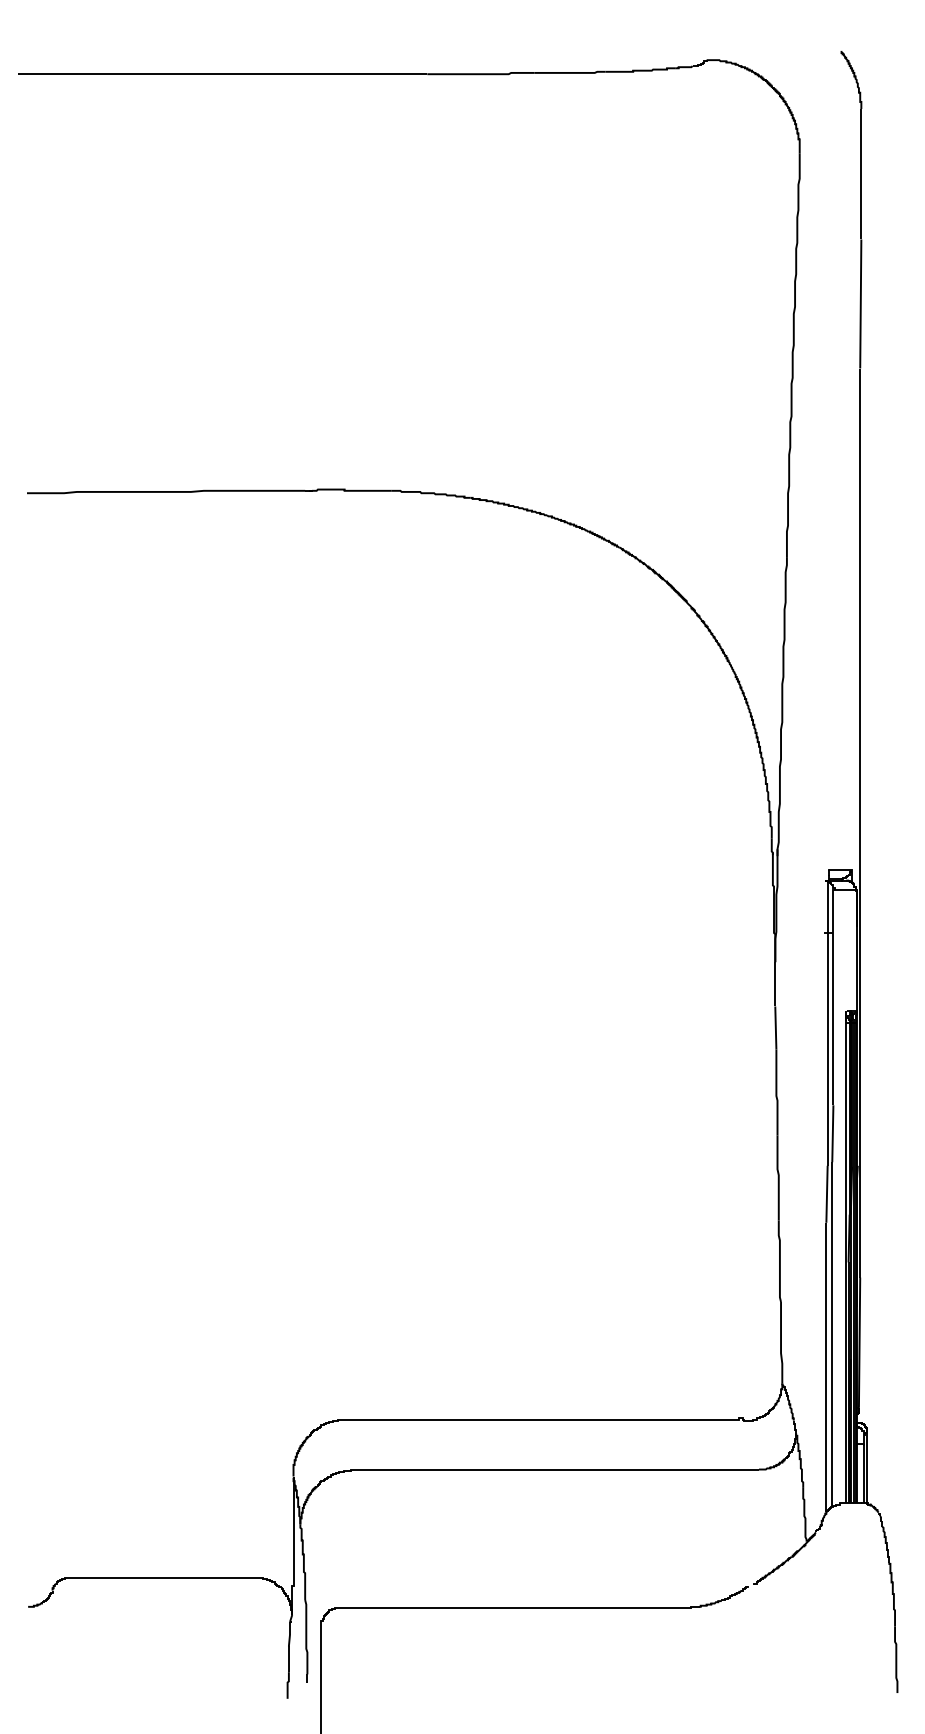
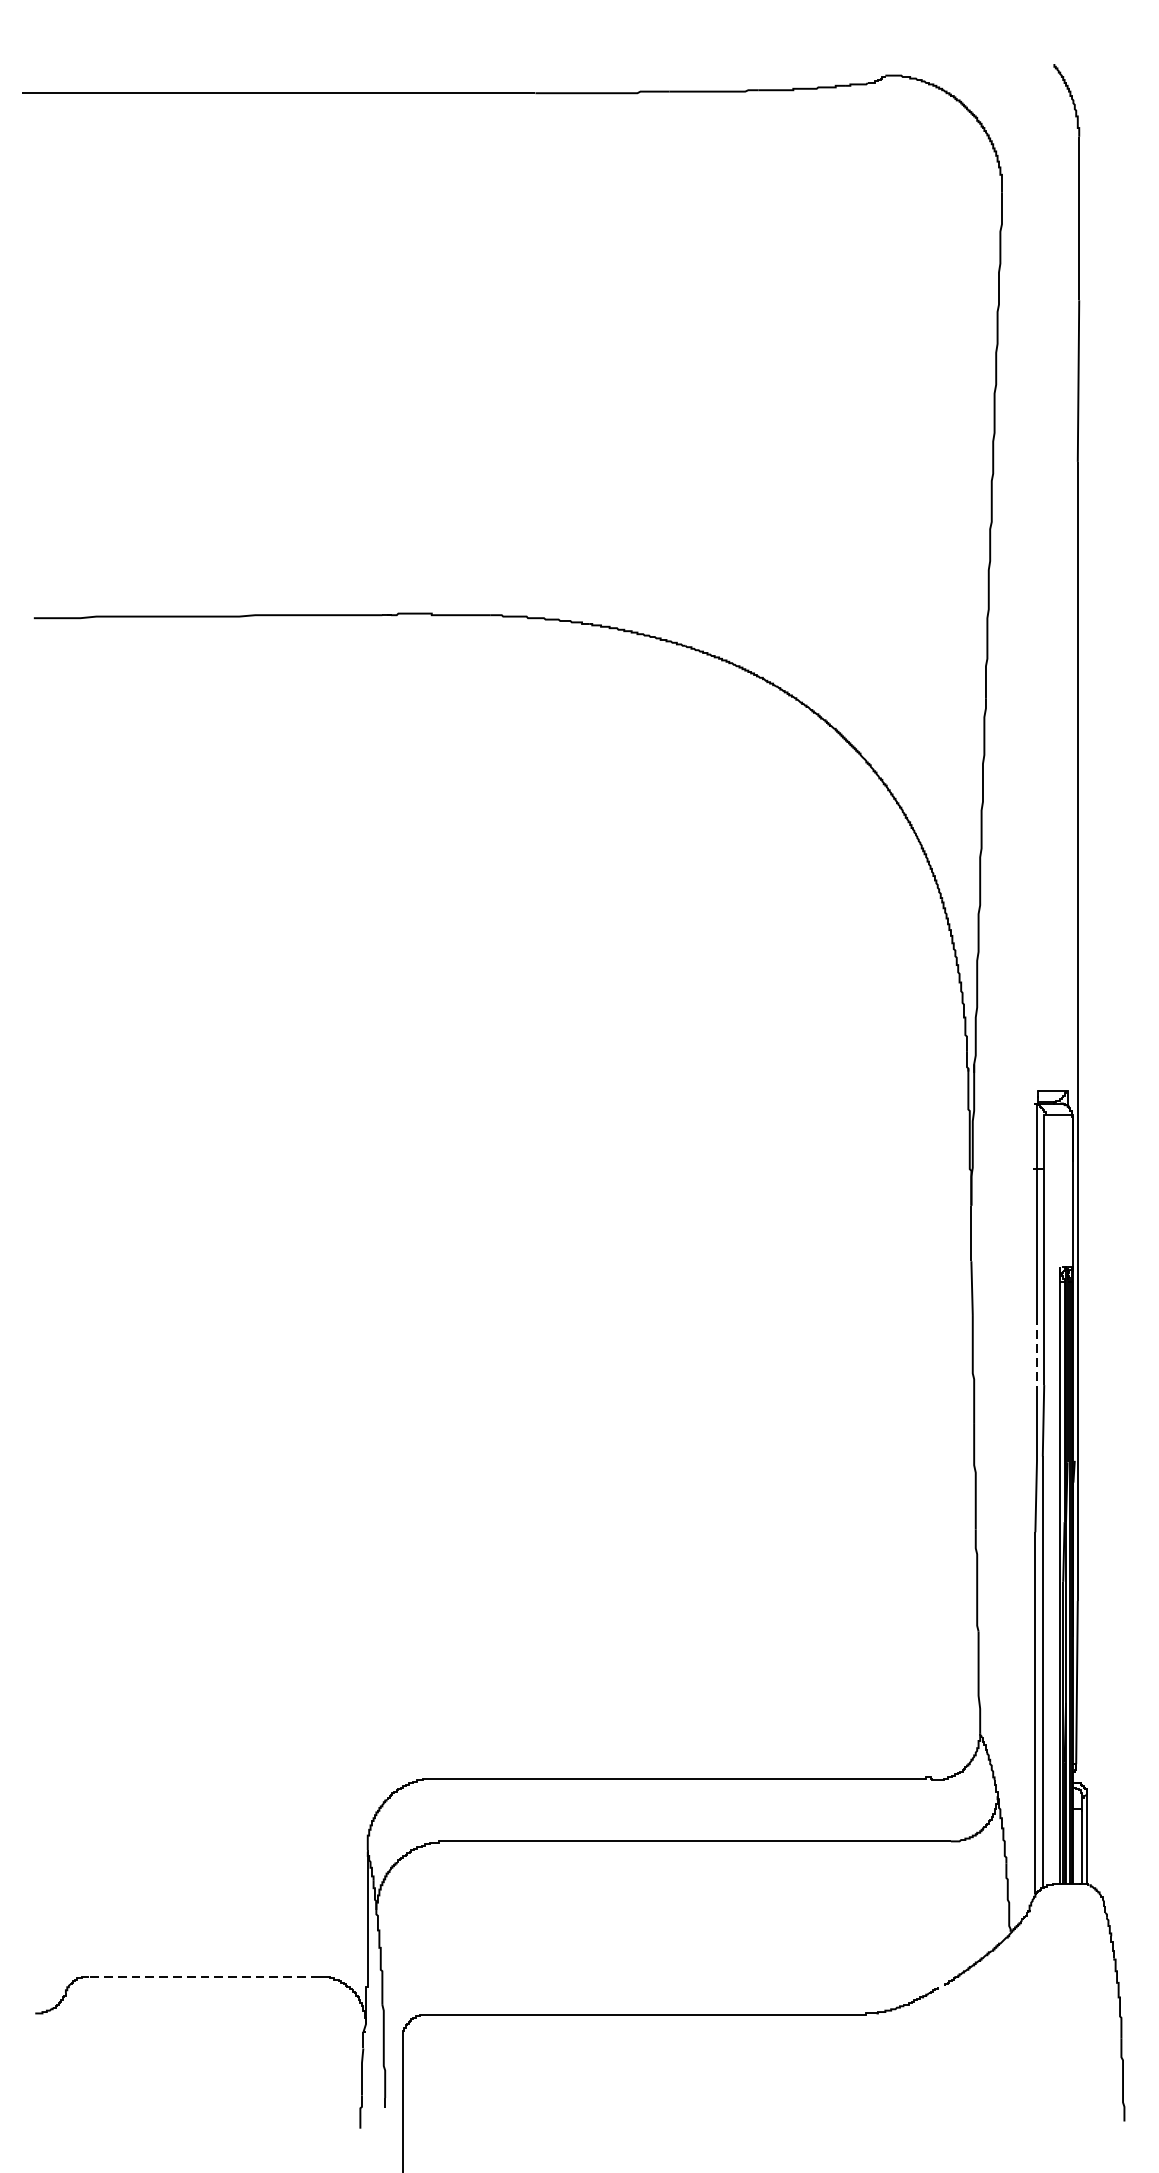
line: (827, 1079) -> (1036, 1352), solid -> dashed
line: (163, 1577) -> (204, 1976), solid -> dashed

